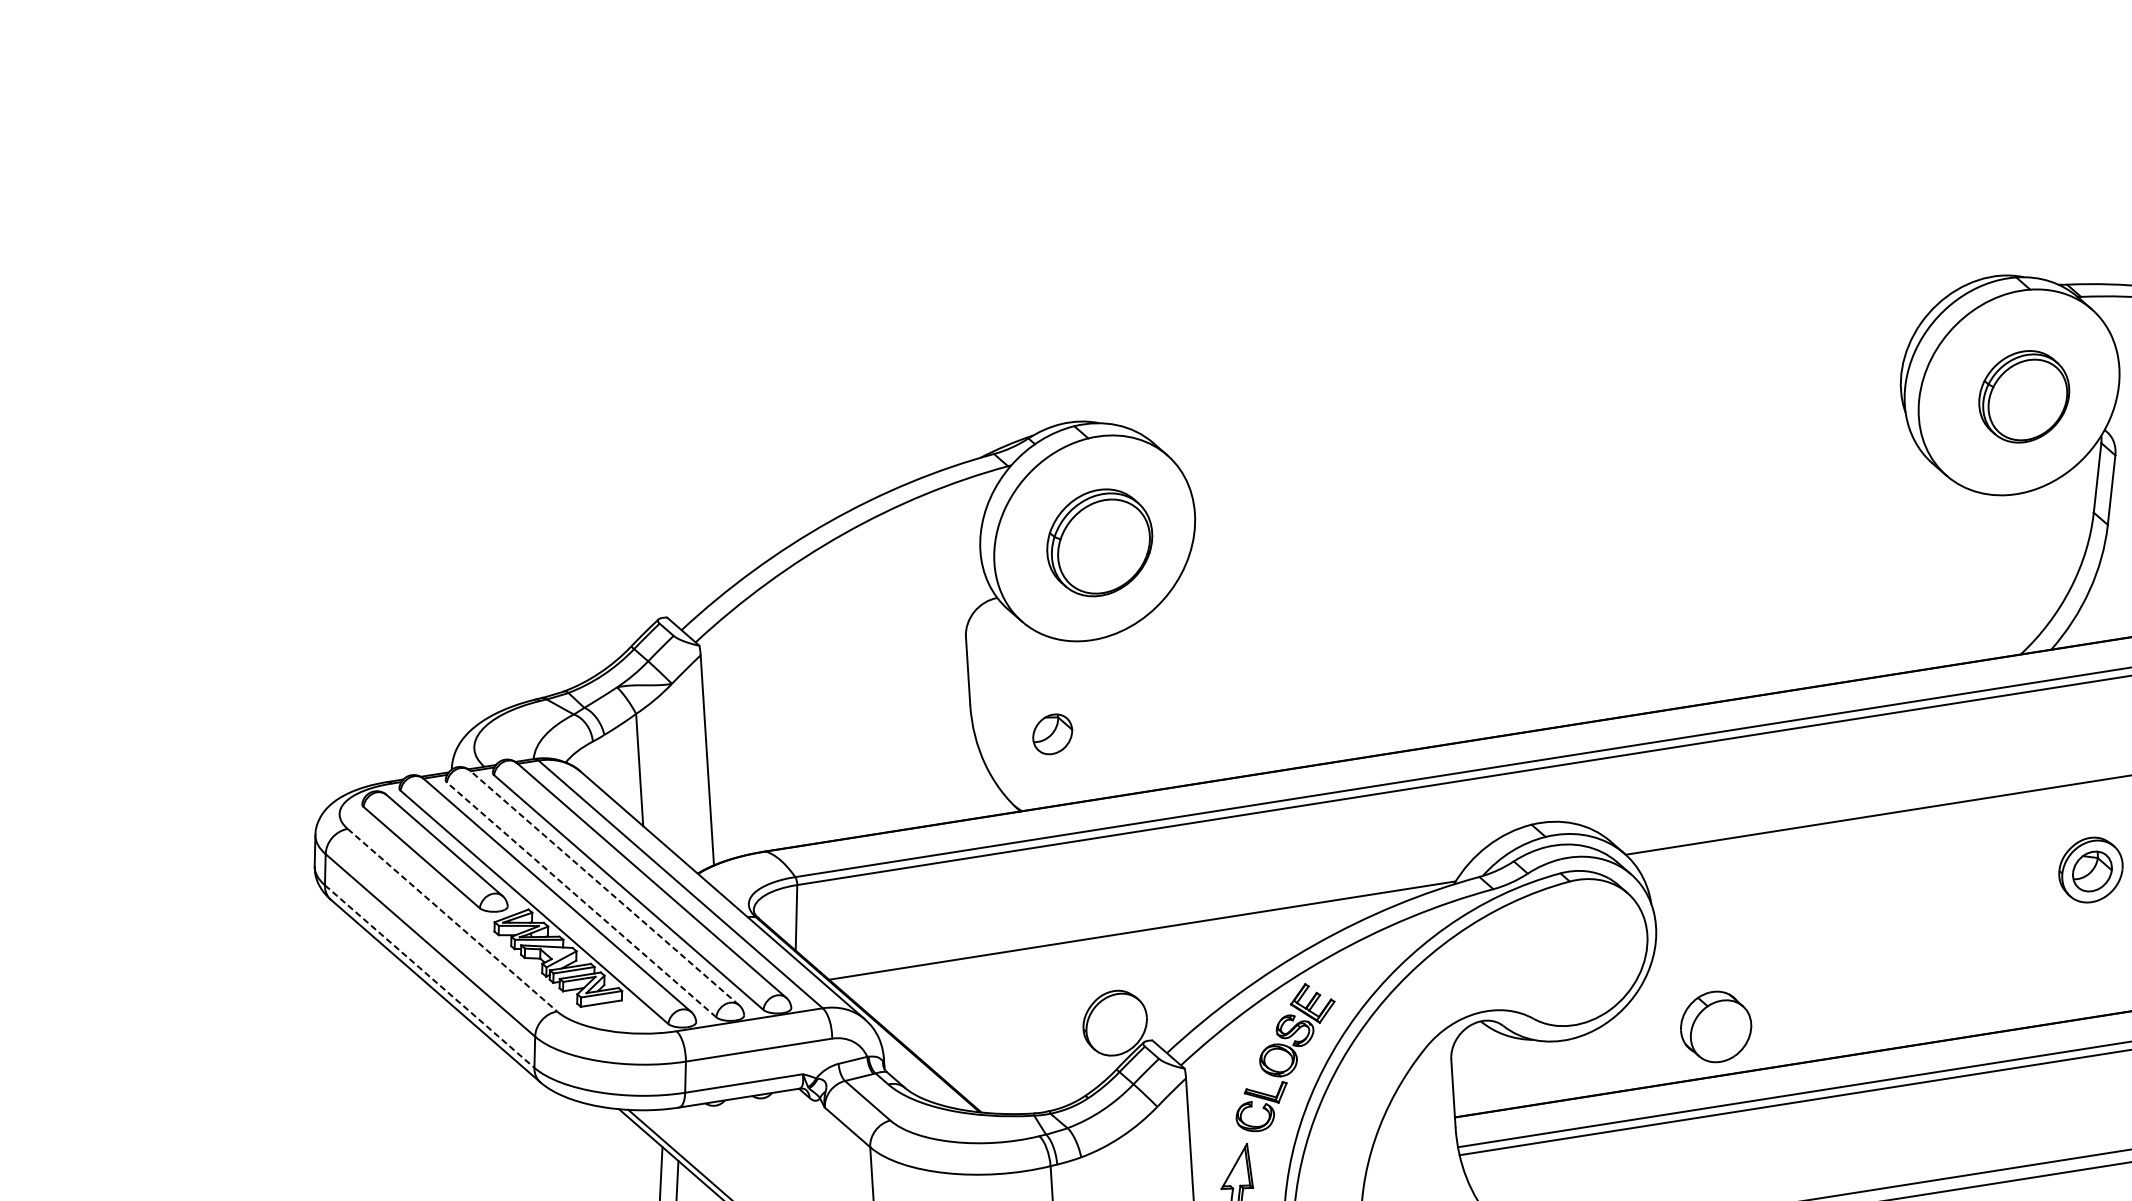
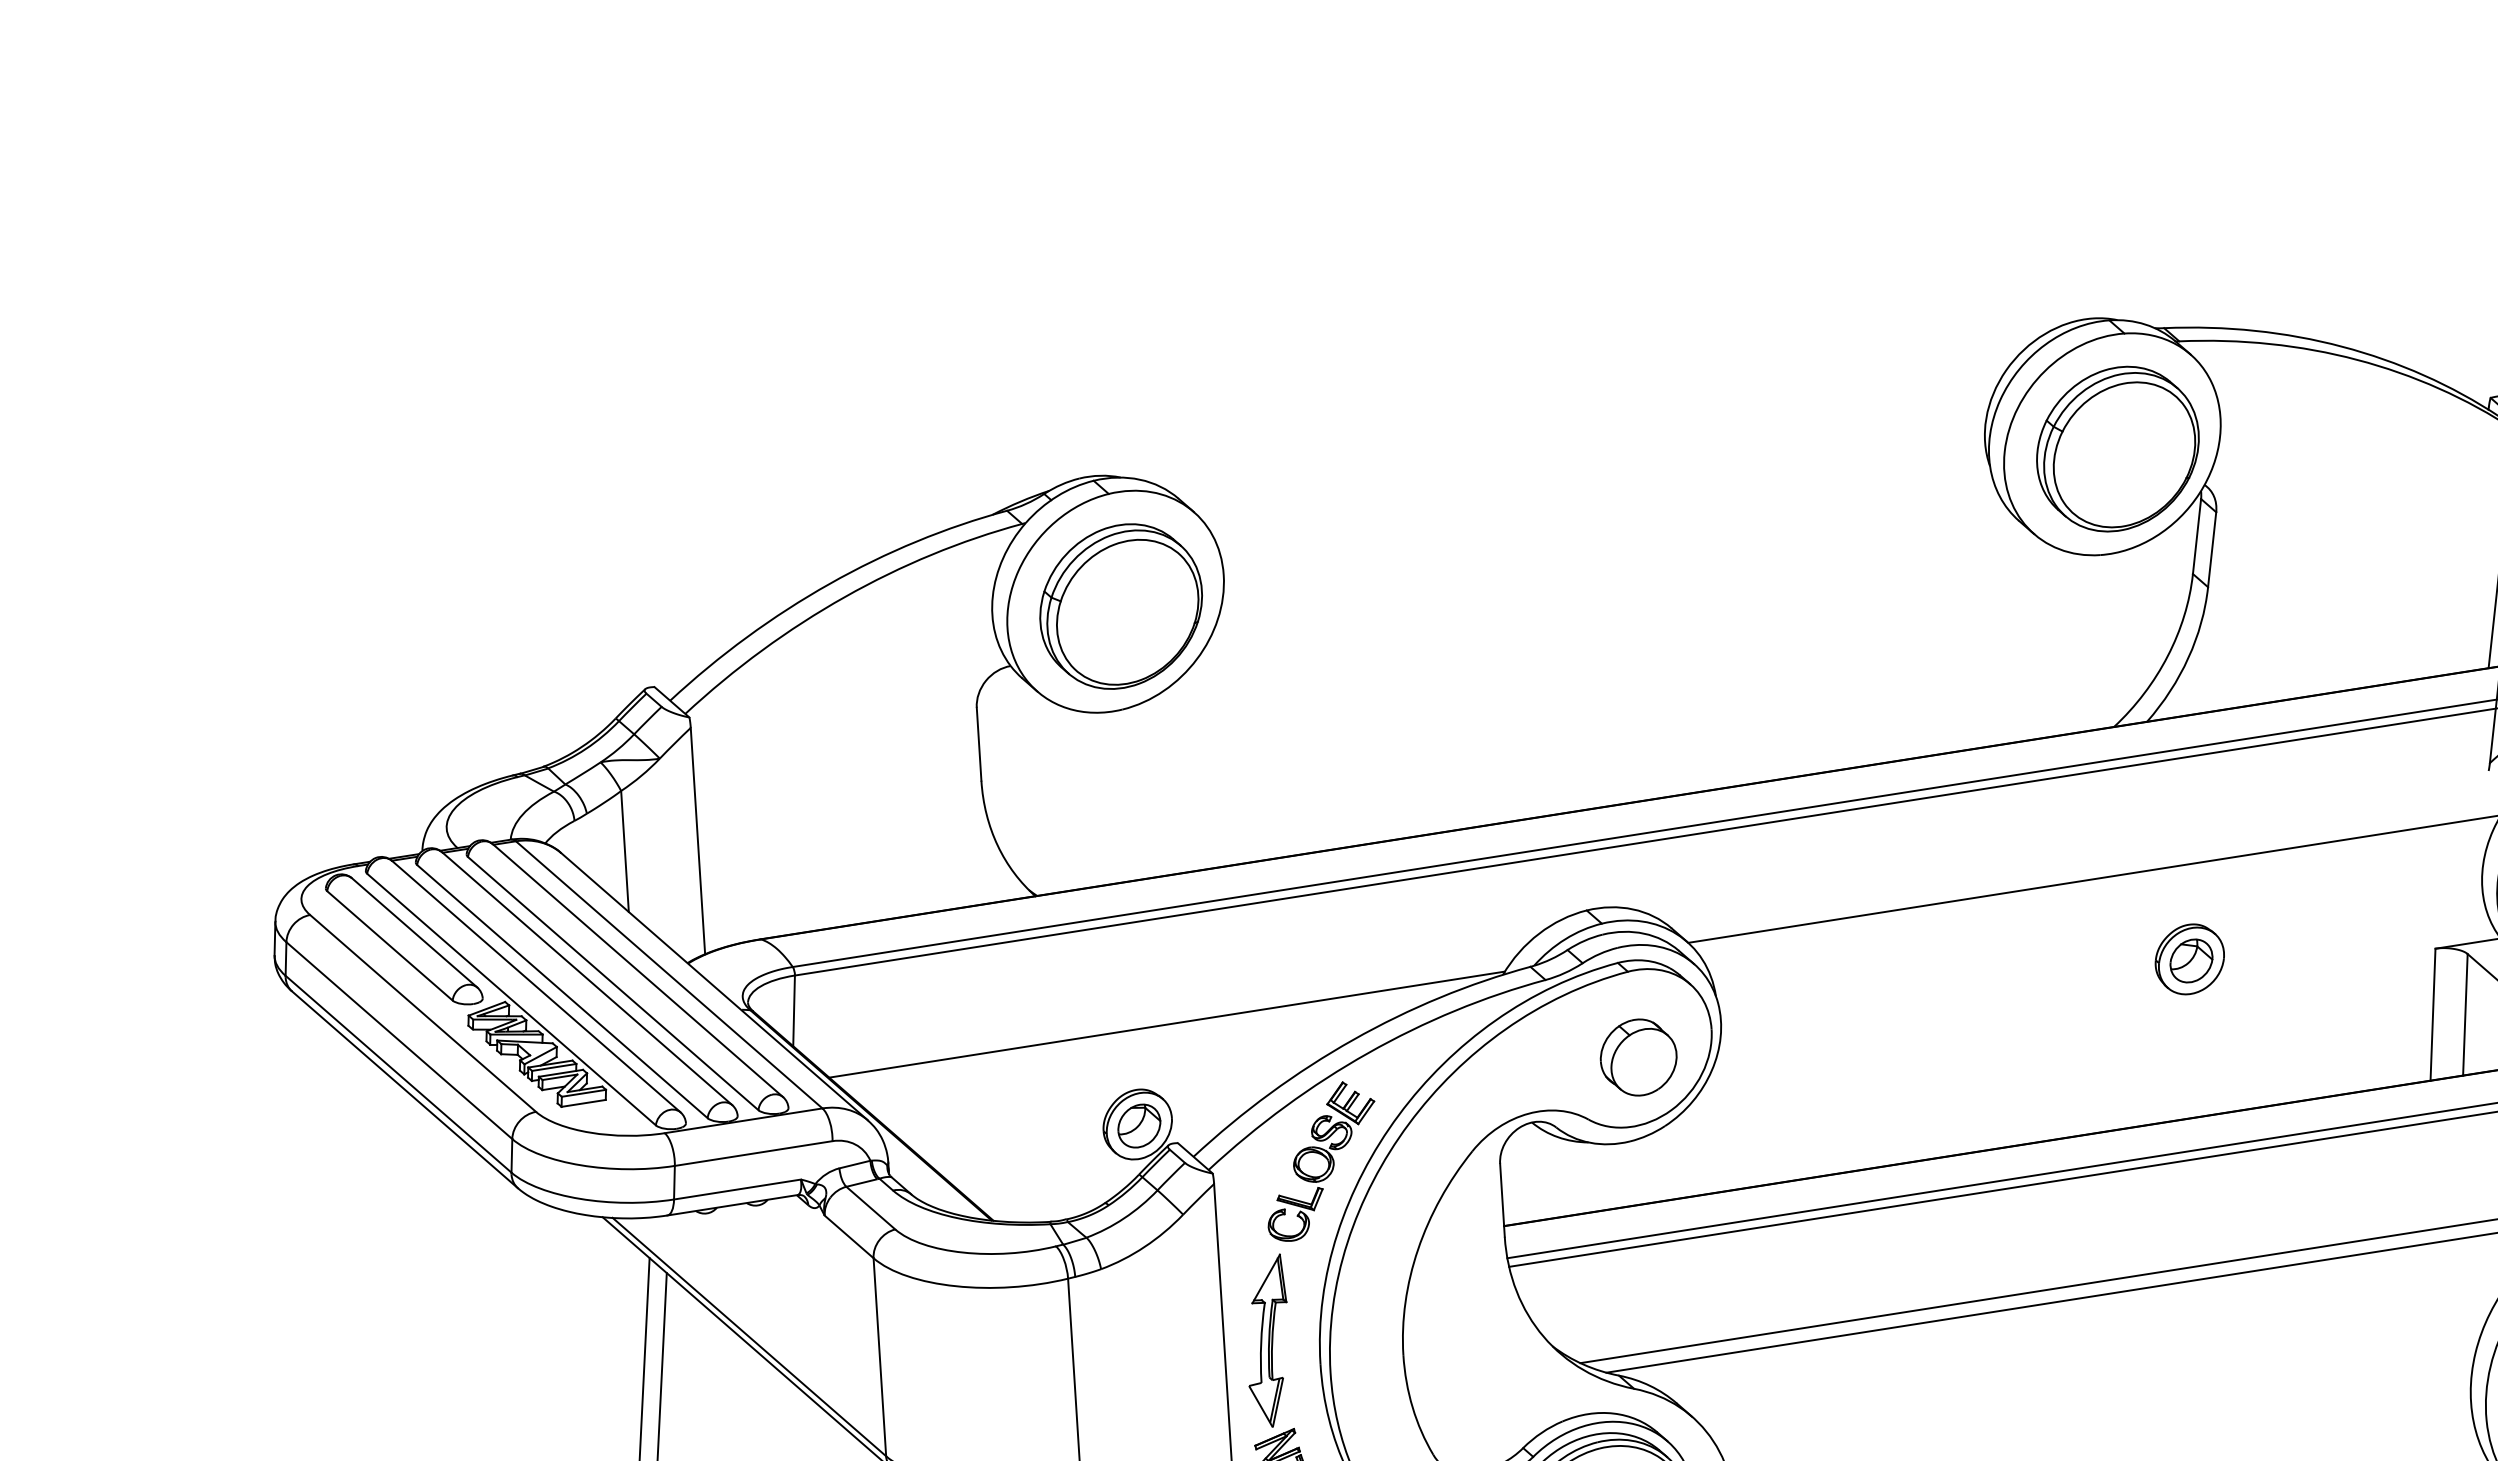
part: (2023, 396) -> (2117, 448), size x1.67
part: (1099, 542) -> (1120, 606), size x1.43
part: (1052, 733) -> (1139, 1125), moved
line: (604, 887) -> (587, 978), dashed -> solid
line: (581, 899) -> (562, 991), dashed -> solid
line: (452, 920) -> (423, 1013), dashed -> solid
line: (429, 976) -> (398, 1074), dashed -> solid
part: (1715, 1026) -> (1638, 1057), moved

